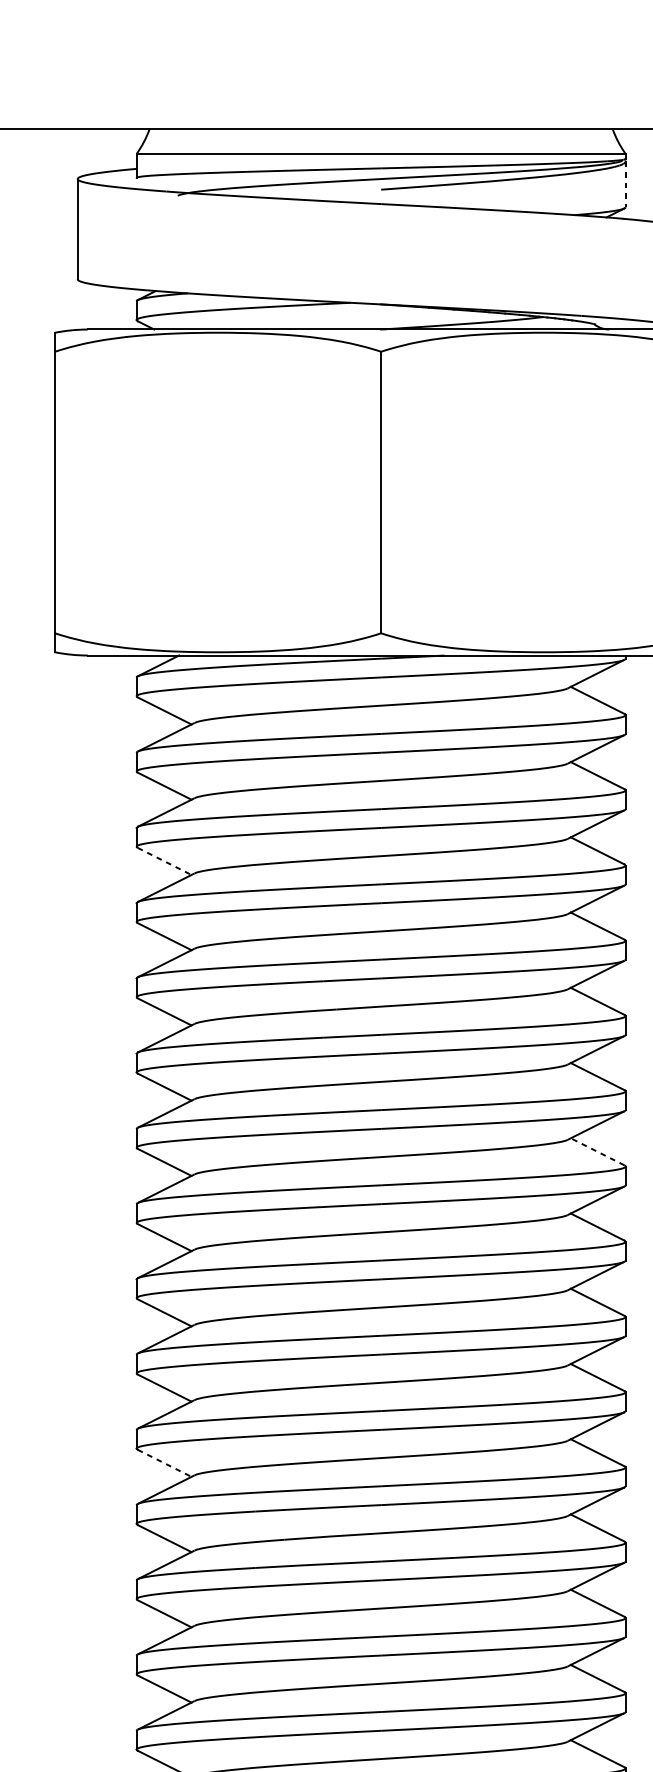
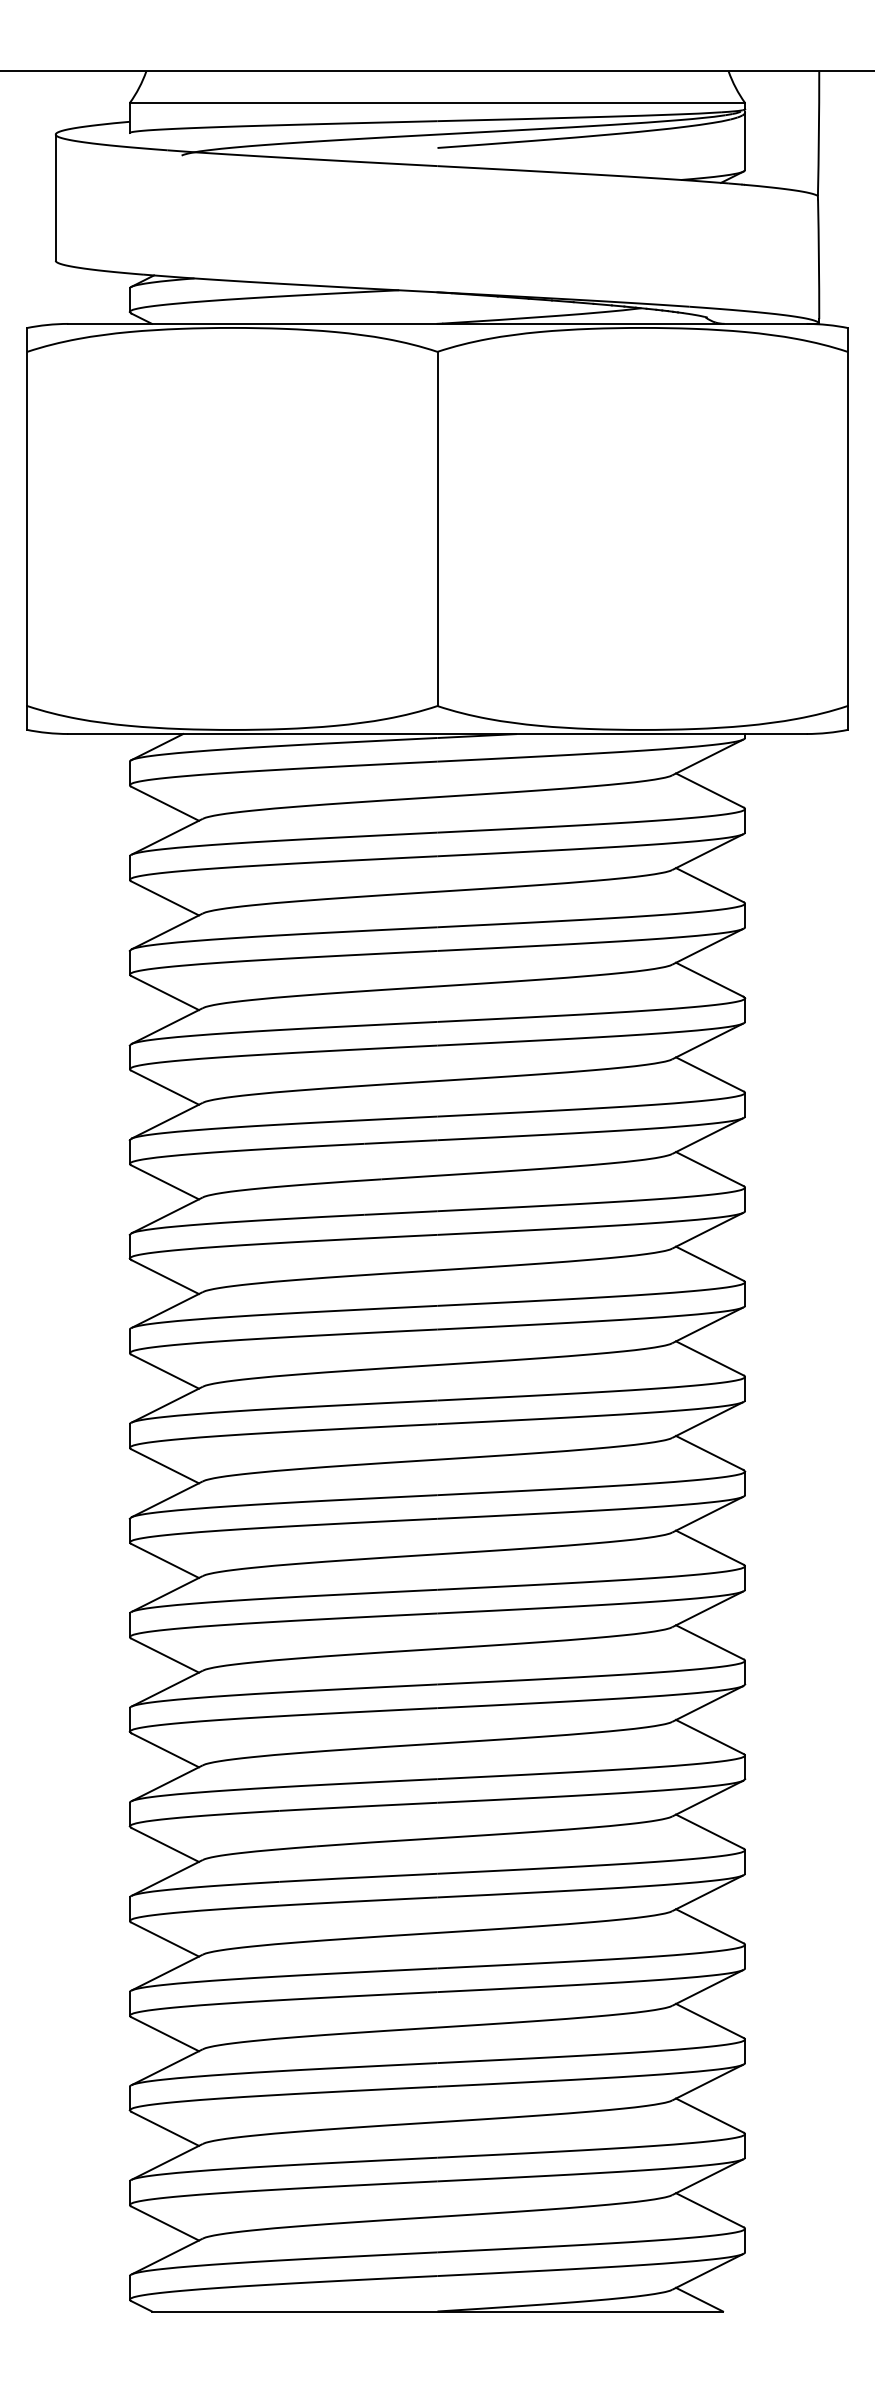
line: (625, 184) -> (745, 141), dashed -> solid
line: (164, 861) -> (165, 993), dashed -> solid
line: (597, 1151) -> (709, 1358), dashed -> solid
line: (164, 1463) -> (165, 1750), dashed -> solid

